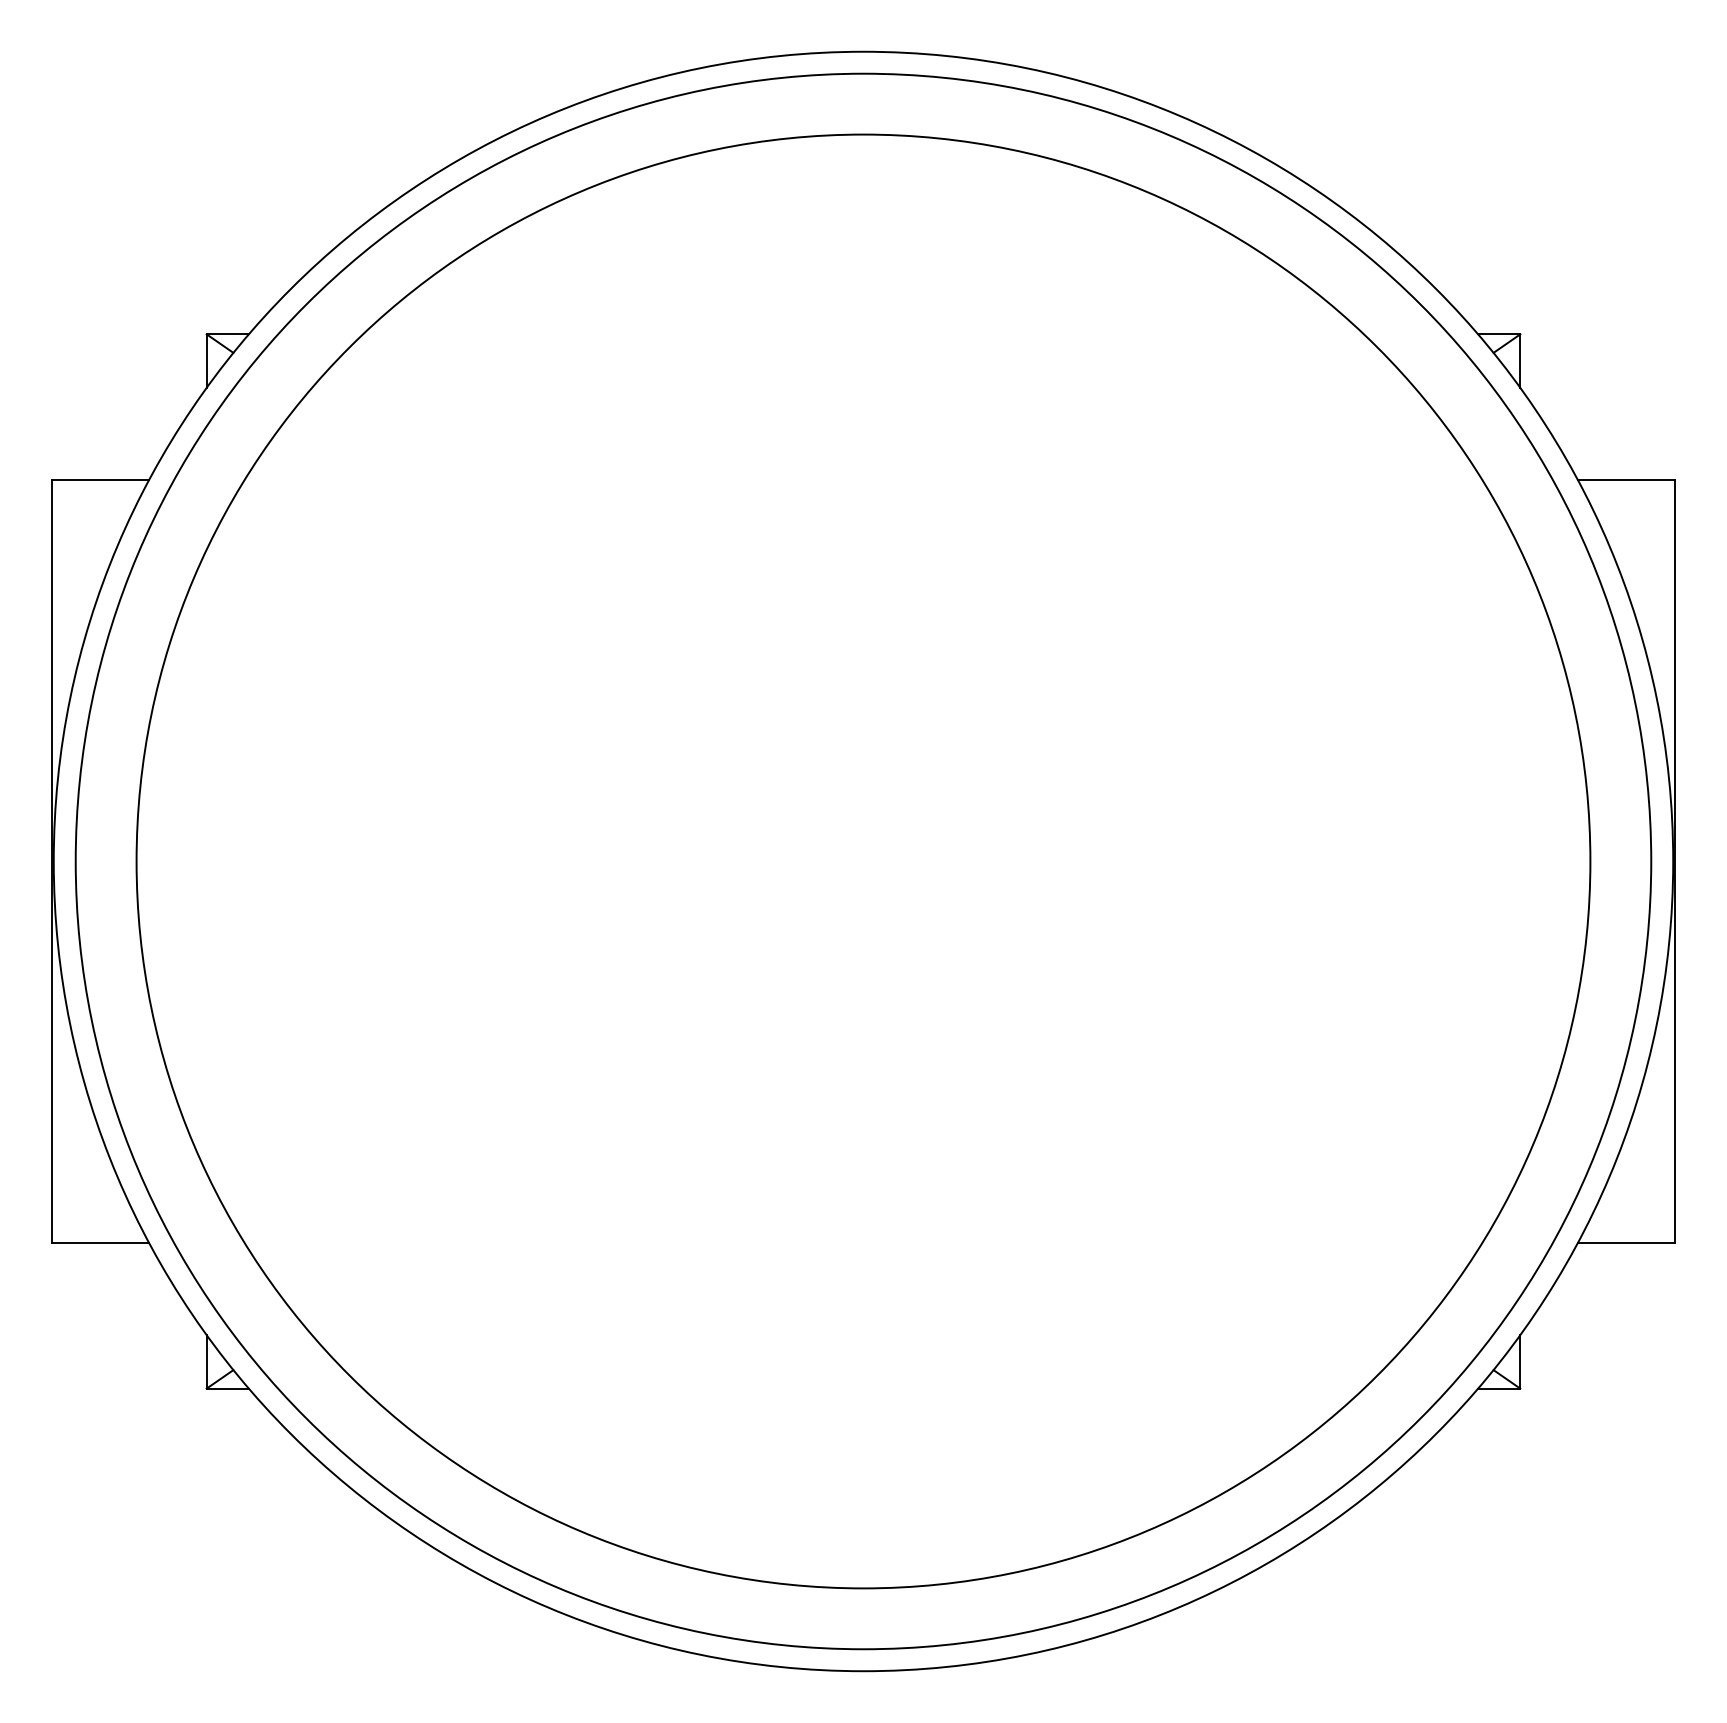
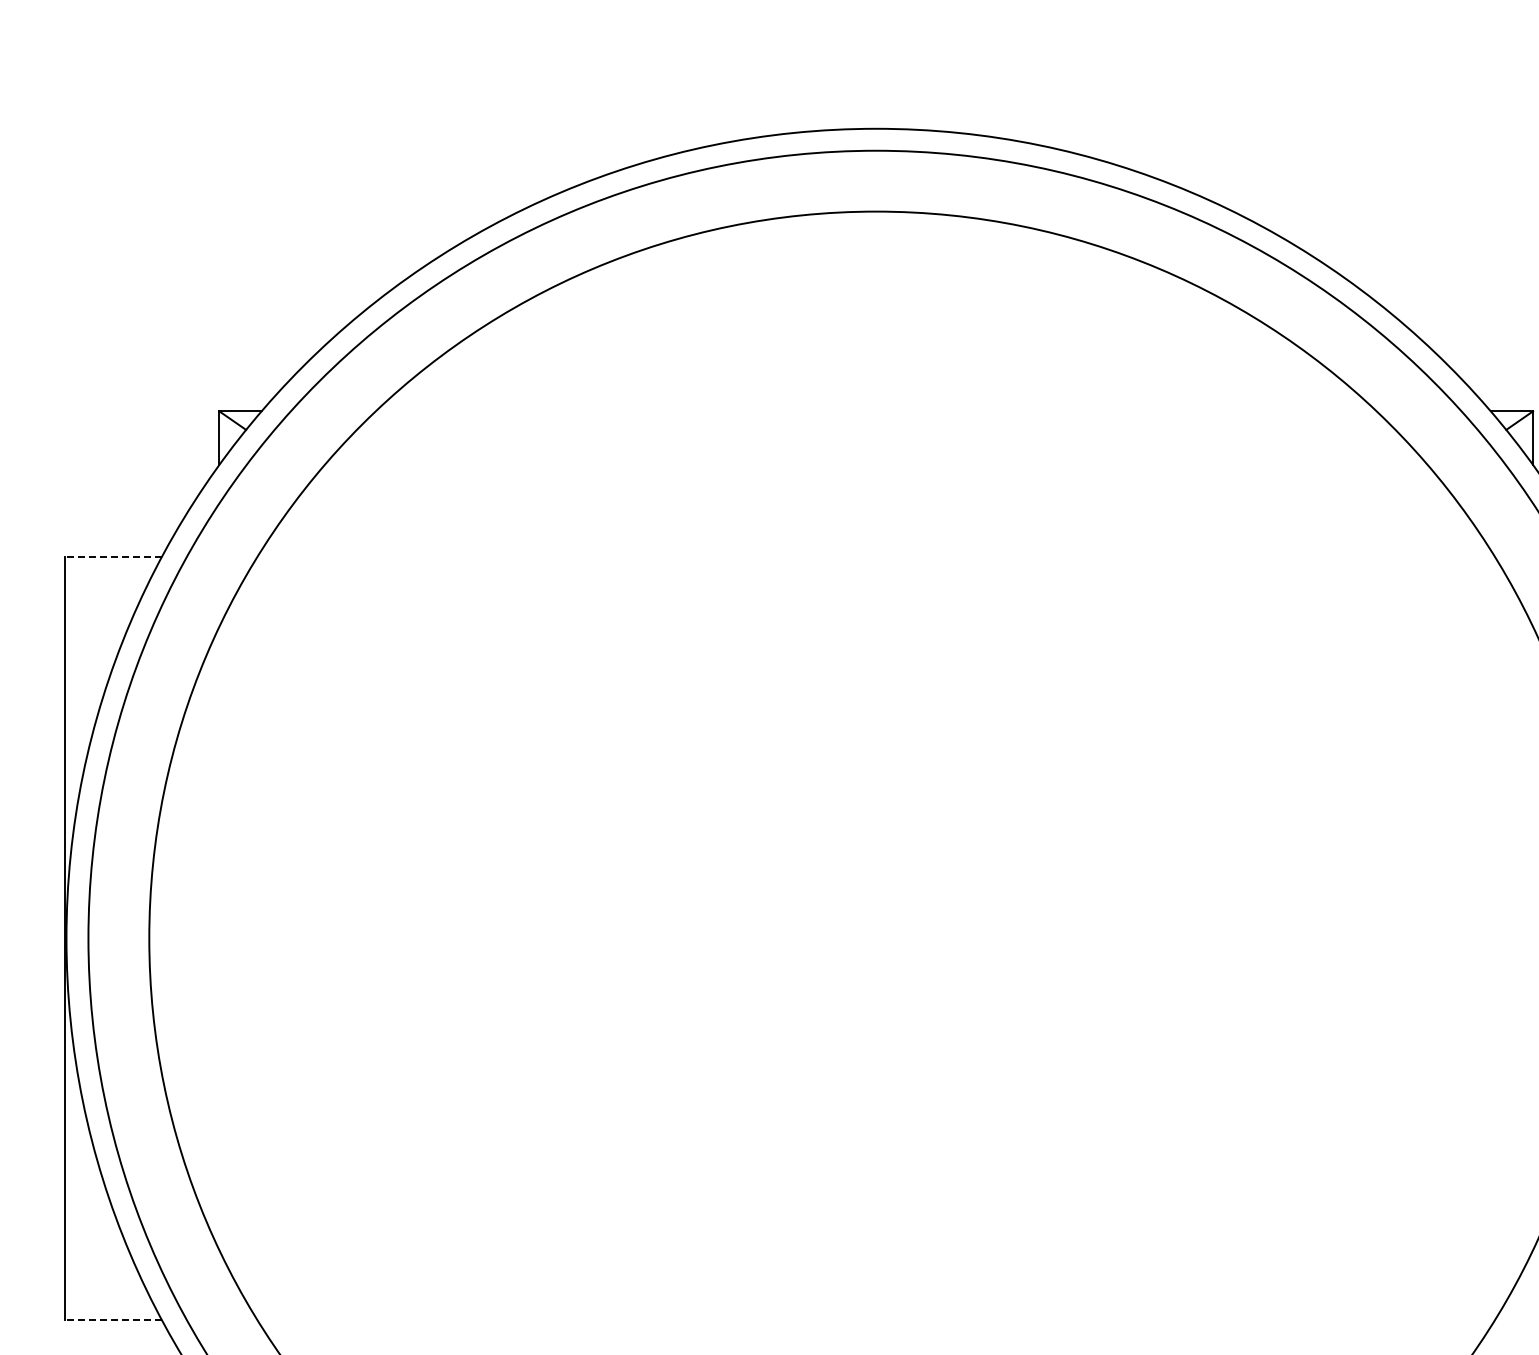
line: (100, 479) -> (113, 556), solid -> dashed
line: (100, 1243) -> (113, 1320), solid -> dashed

